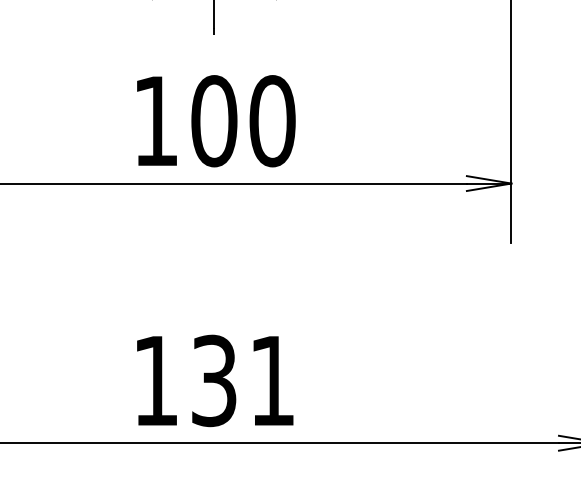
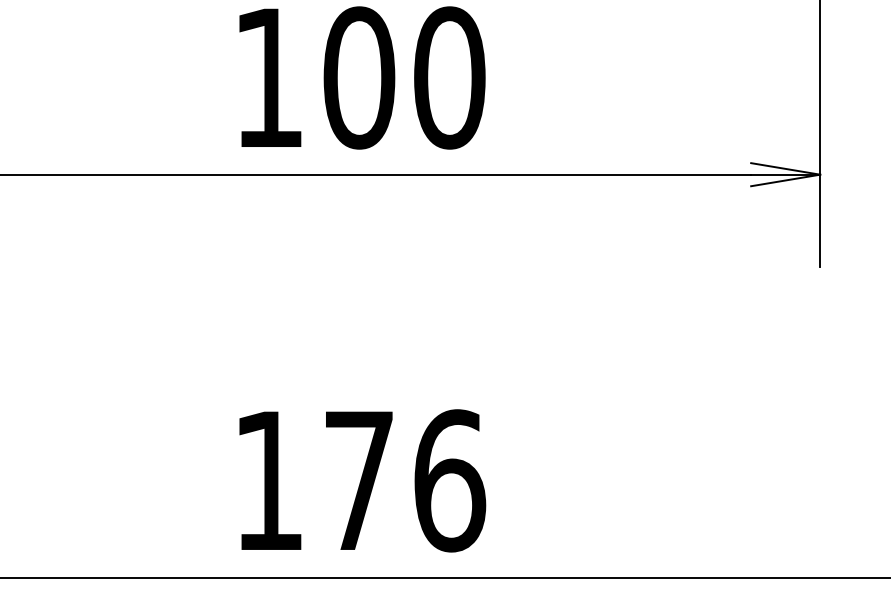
text: (244, 380) -> (406, 480), 131 -> 176

